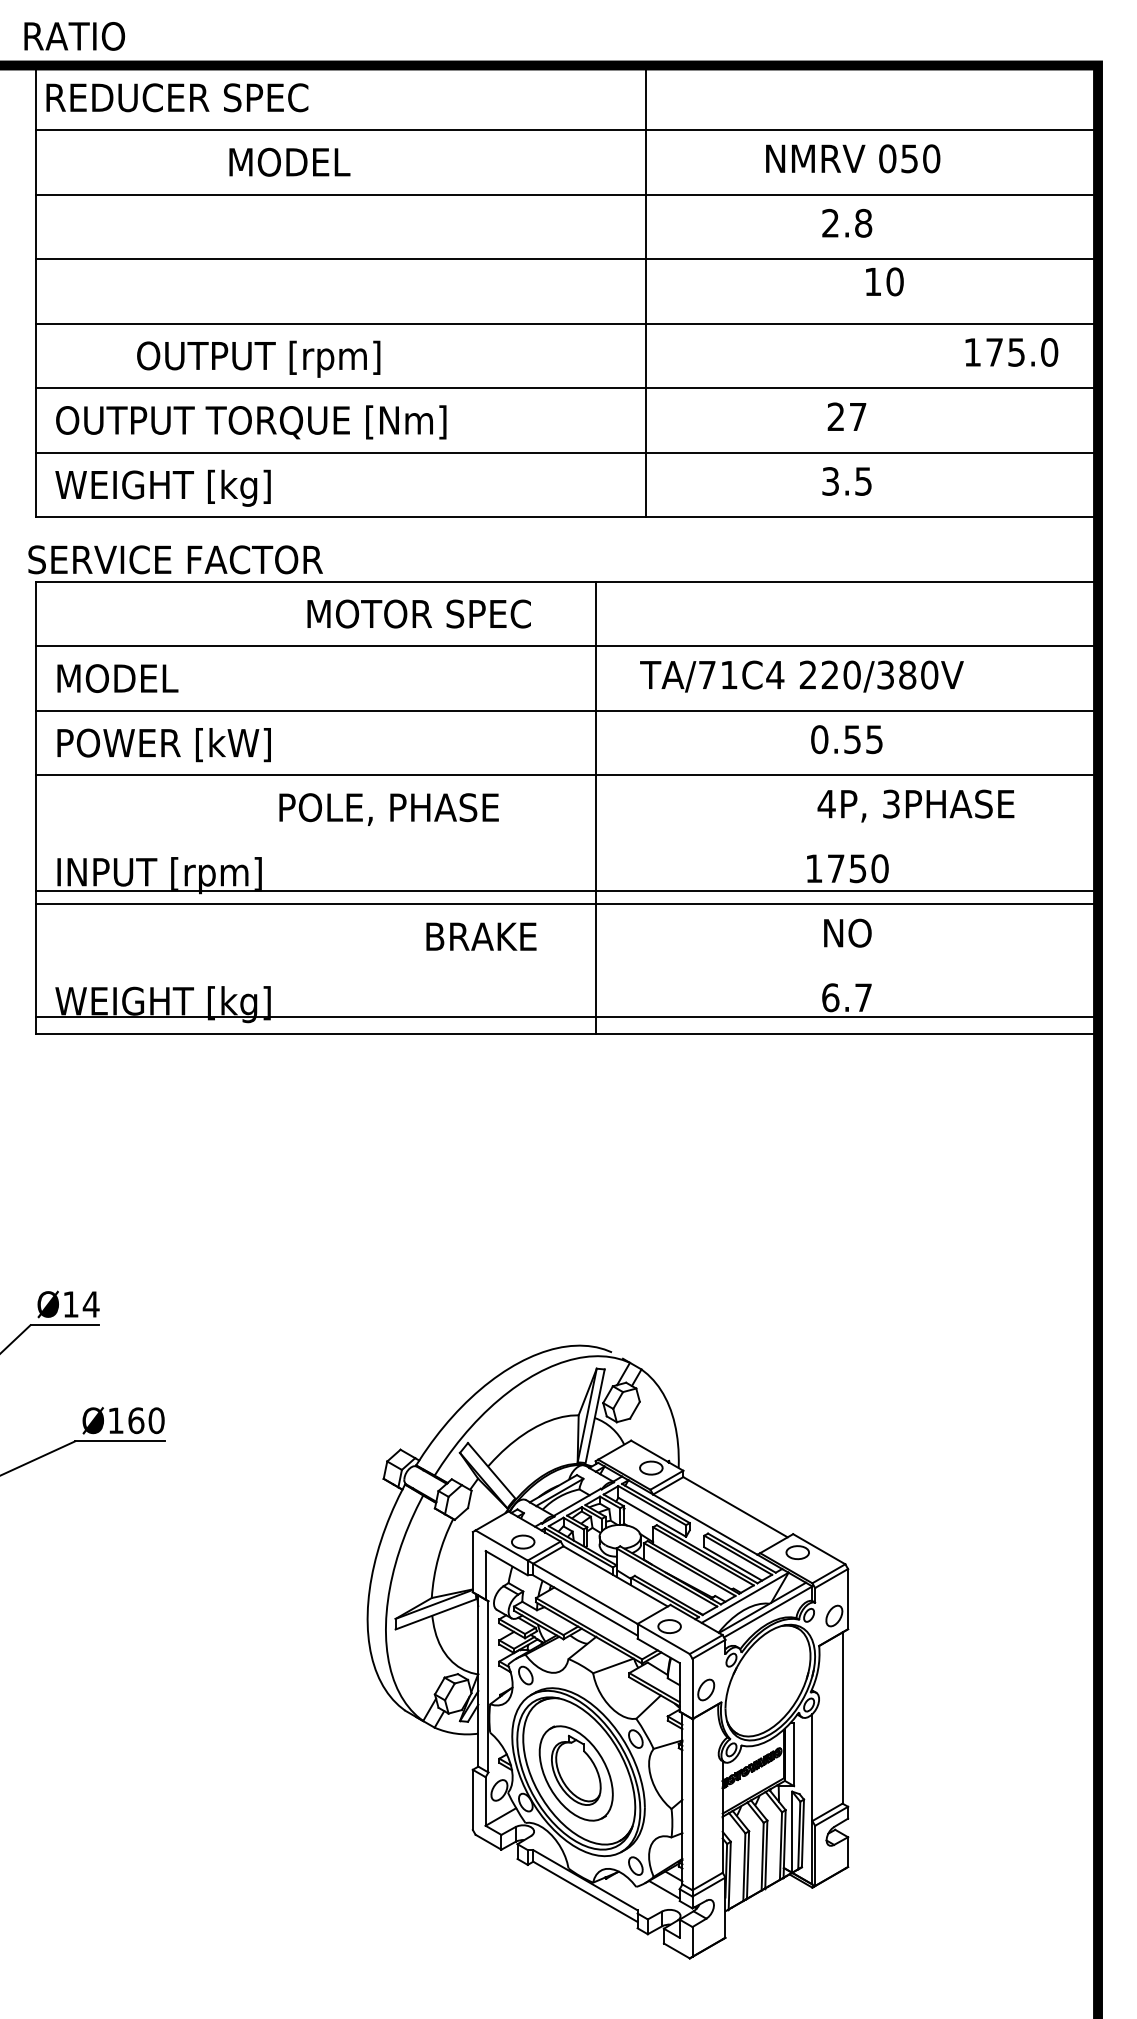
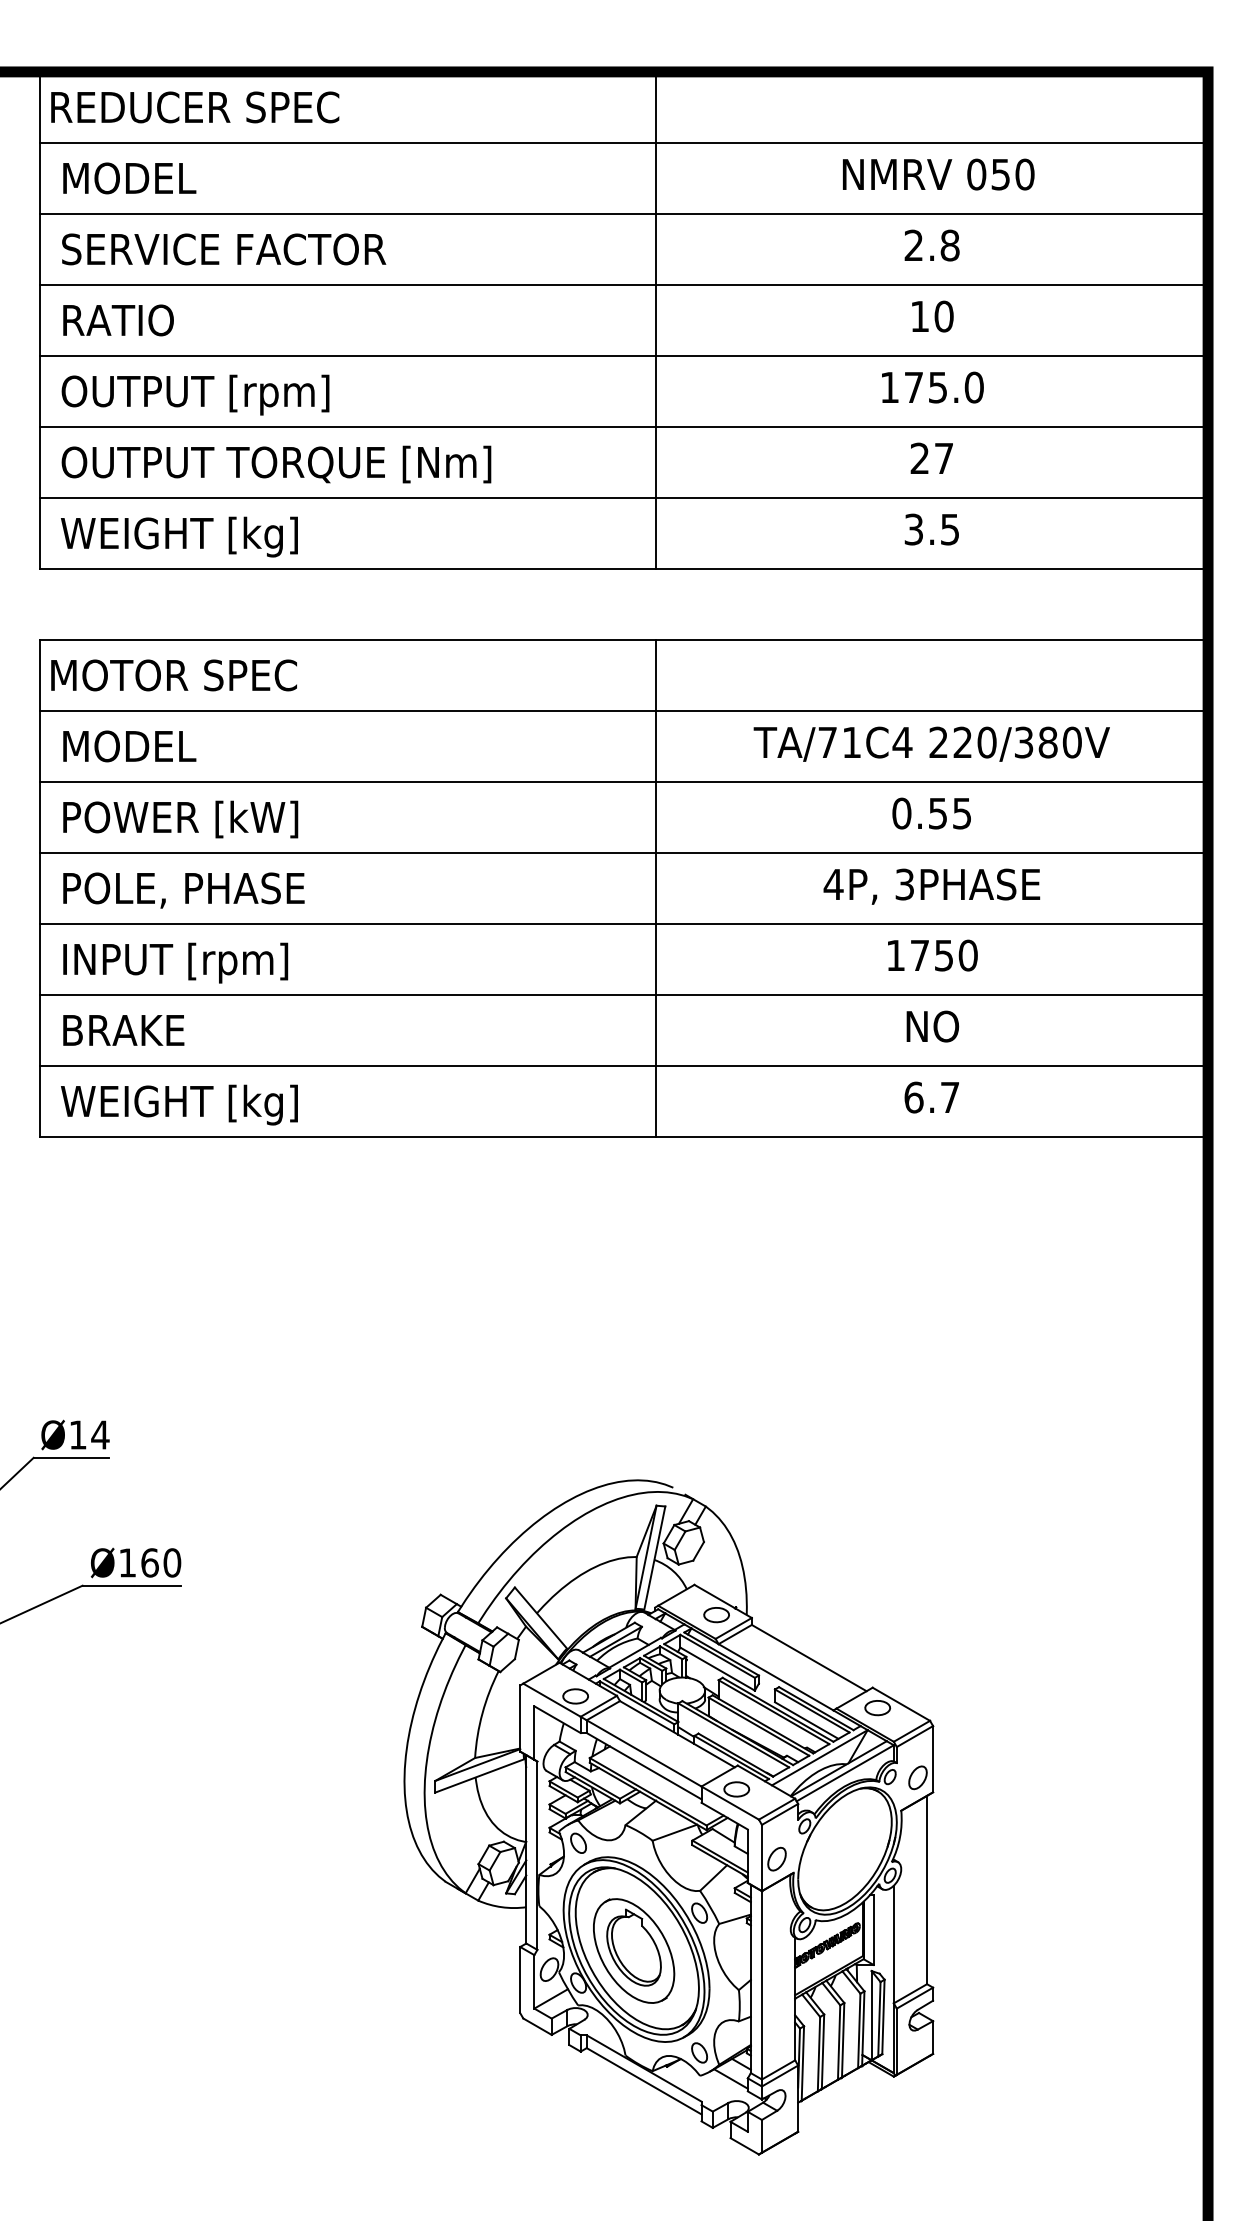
text: (74, 36) -> (118, 320), moved
text: (289, 161) -> (129, 177), moved
text: (884, 281) -> (932, 316), moved
line: (646, 291) -> (656, 320), moved
text: (1011, 352) -> (932, 387), moved
text: (258, 358) -> (195, 394), moved
text: (175, 559) -> (223, 249), moved
text: (418, 613) -> (173, 674), moved
text: (801, 676) -> (931, 744), moved
text: (915, 805) -> (931, 886), moved
text: (388, 809) -> (183, 890), moved
line: (567, 890) -> (624, 923), moved
text: (481, 936) -> (123, 1030), moved
line: (567, 1017) -> (624, 1066), moved

